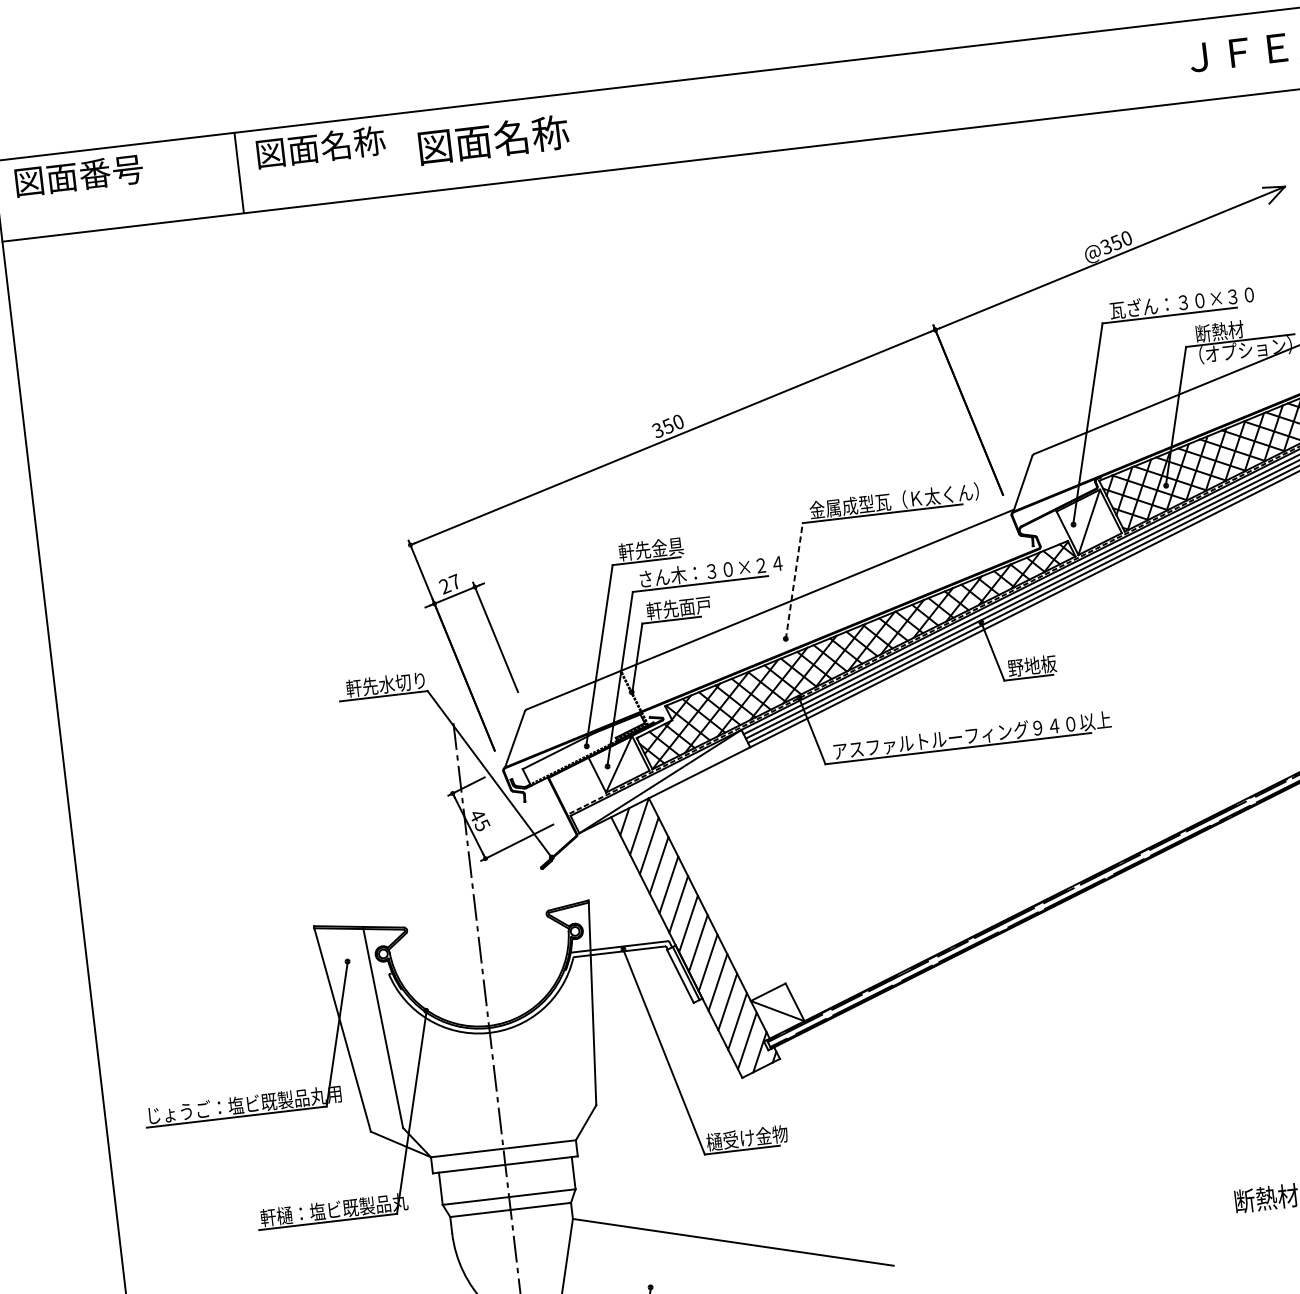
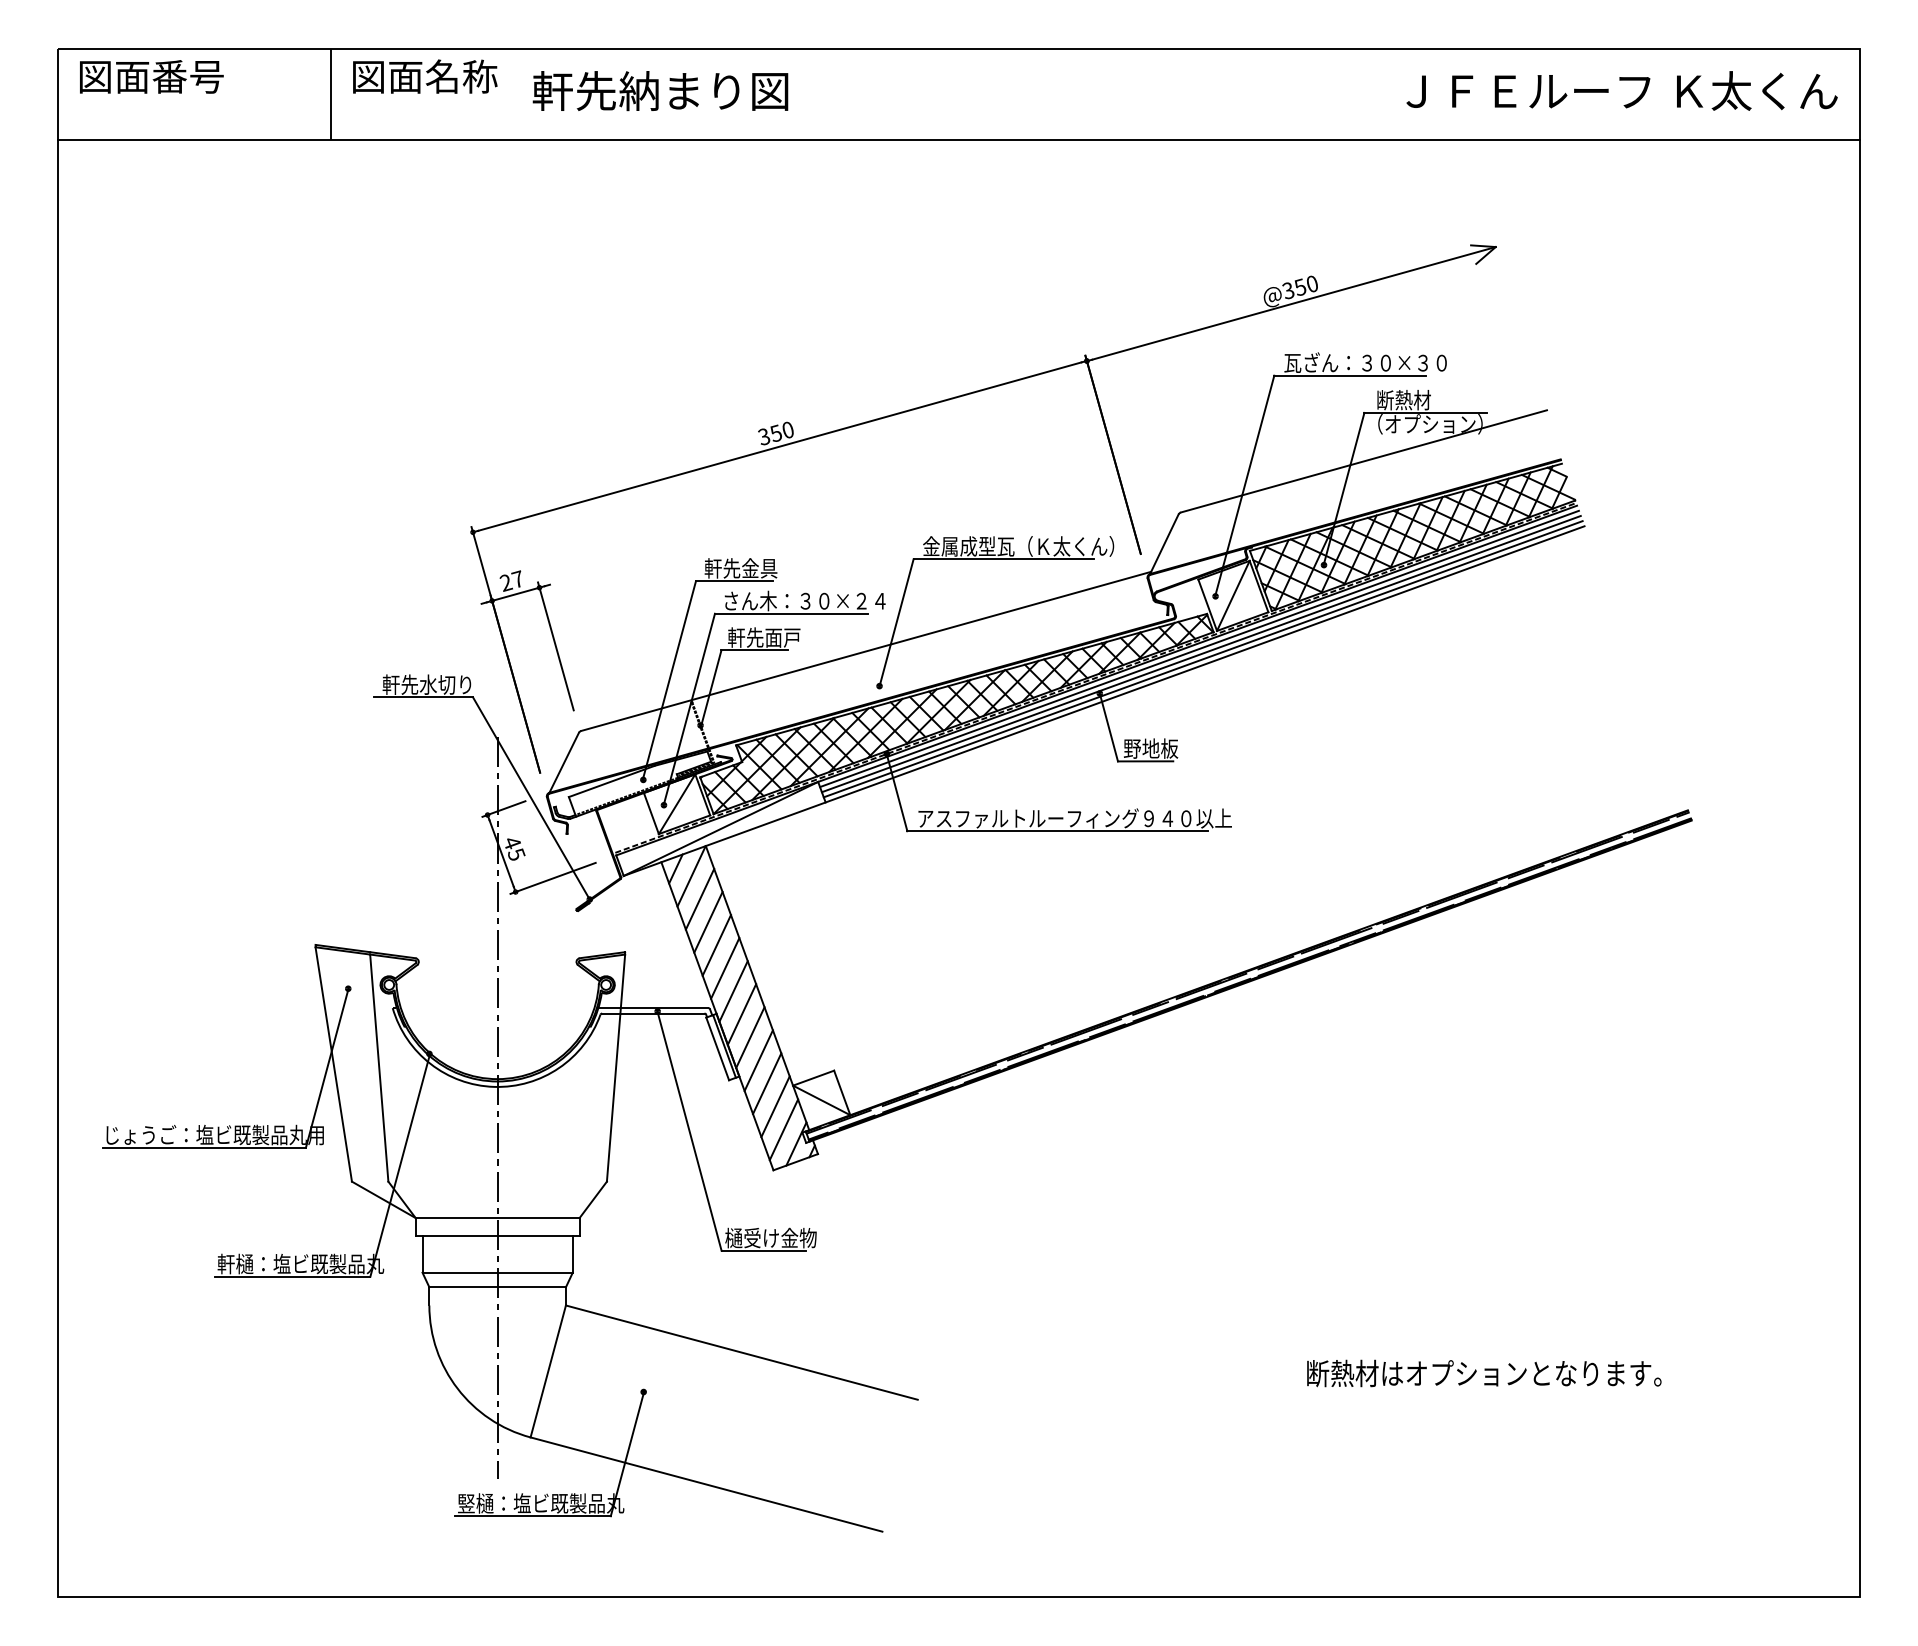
text: (530, 135) -> (660, 91), 図面名称 -> 軒先納まり図
line: (794, 580) -> (896, 622), dashed -> solid

